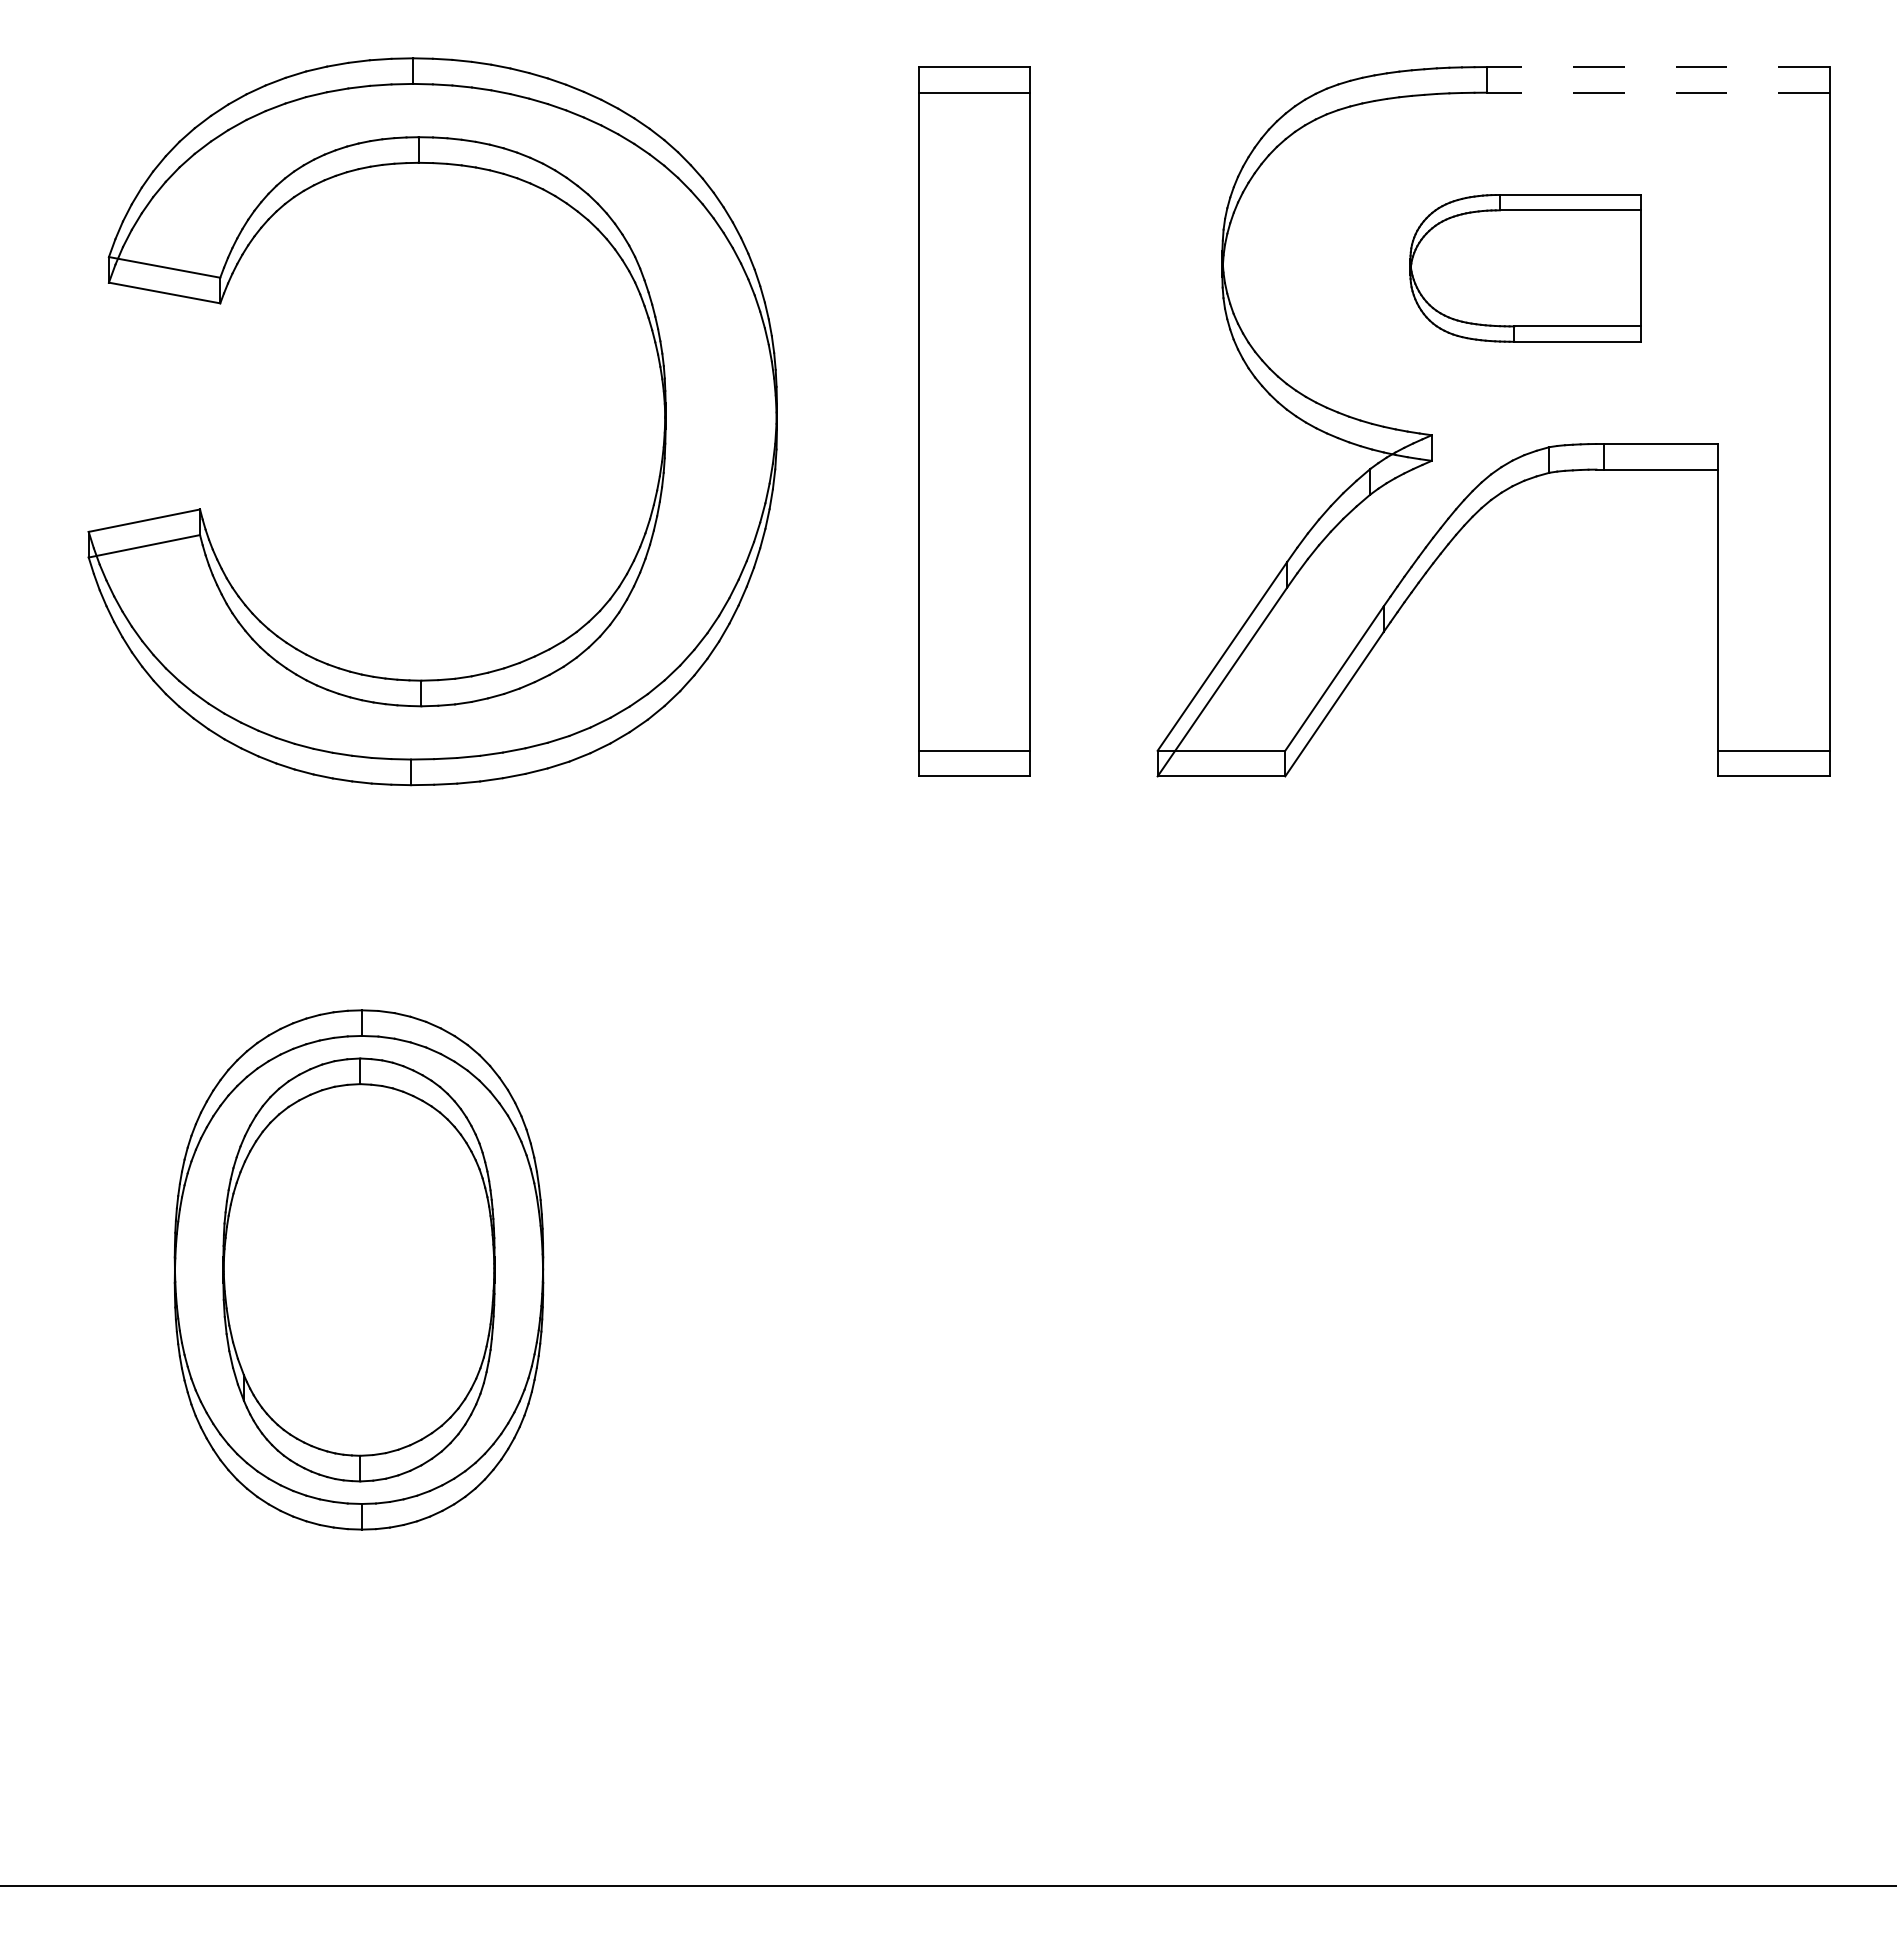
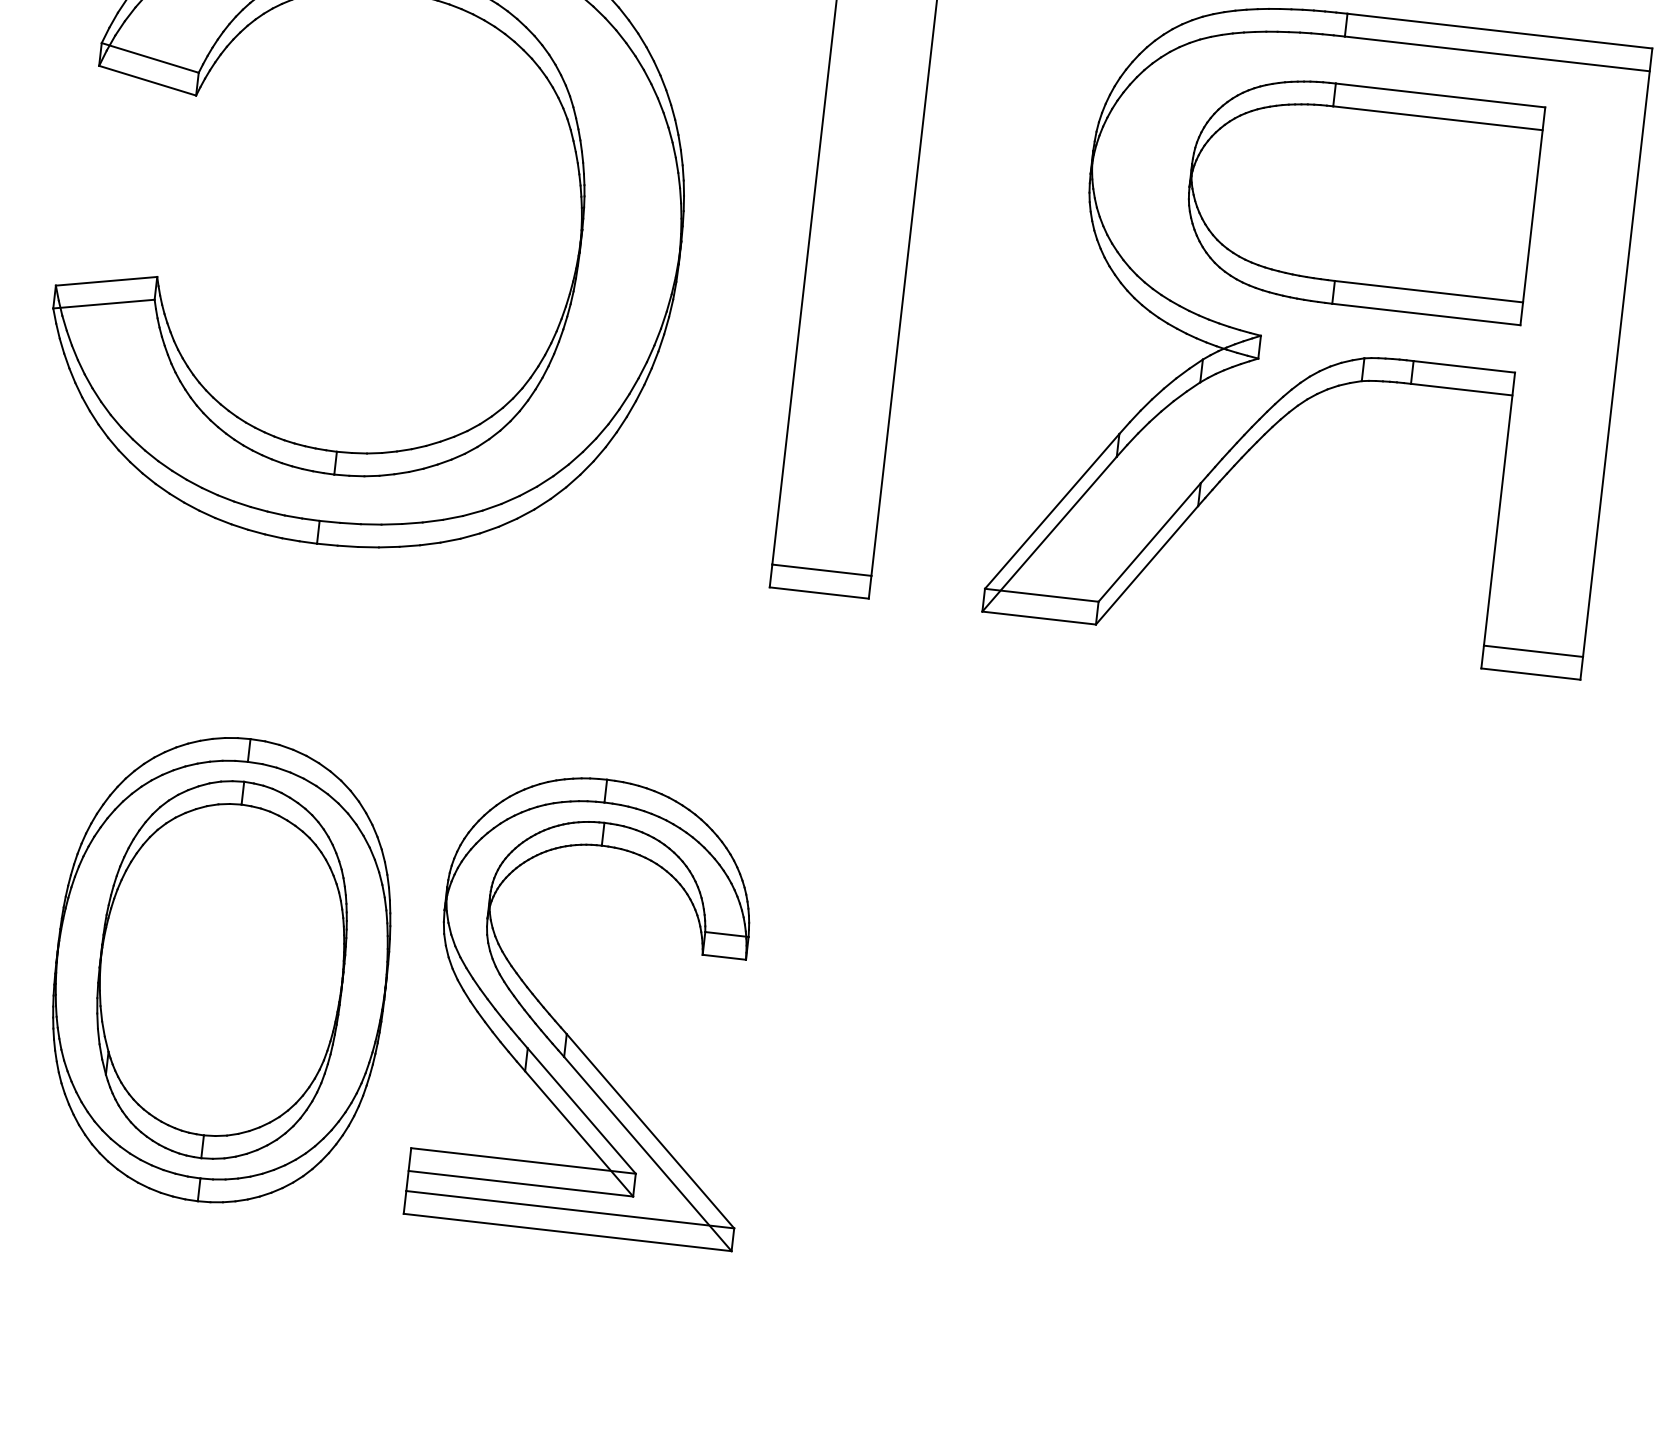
line: (1657, 67) -> (1499, 31), dashed -> solid
line: (1657, 92) -> (1496, 53), dashed -> solid
part: (1525, 268) -> (1361, 196), size x1.67
part: (748, 1294) -> (565, 1031), added

